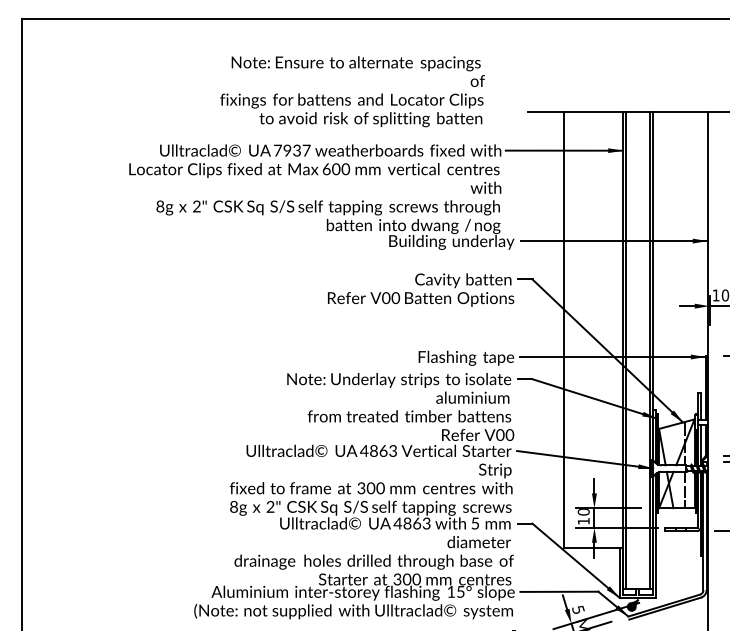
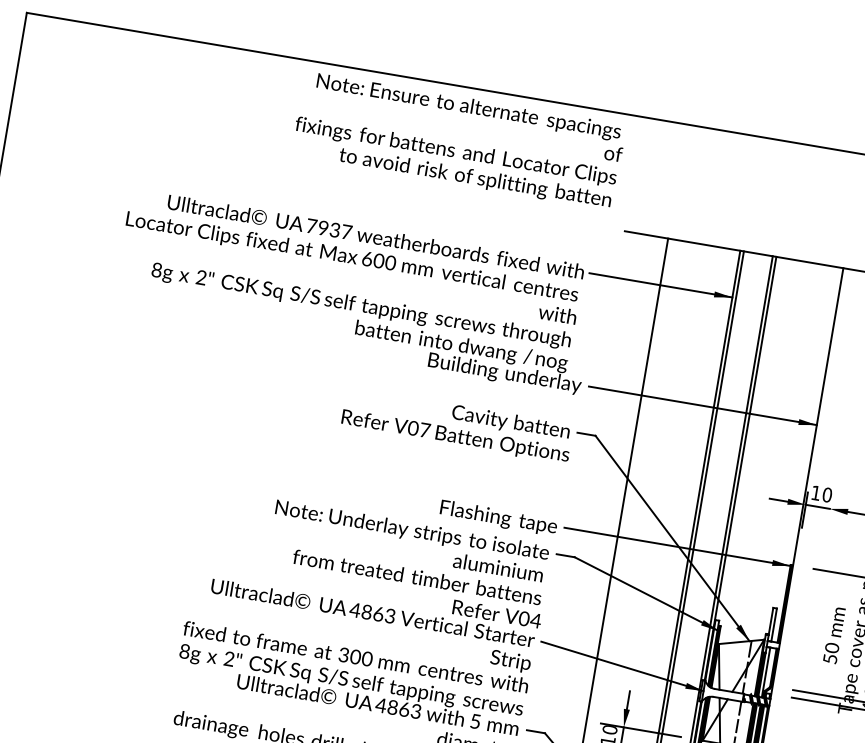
text: (352, 91) -> (458, 140), moved
text: (395, 298) -> (424, 430), V00 -> V07
text: (509, 434) -> (535, 619), V00 -> V04

